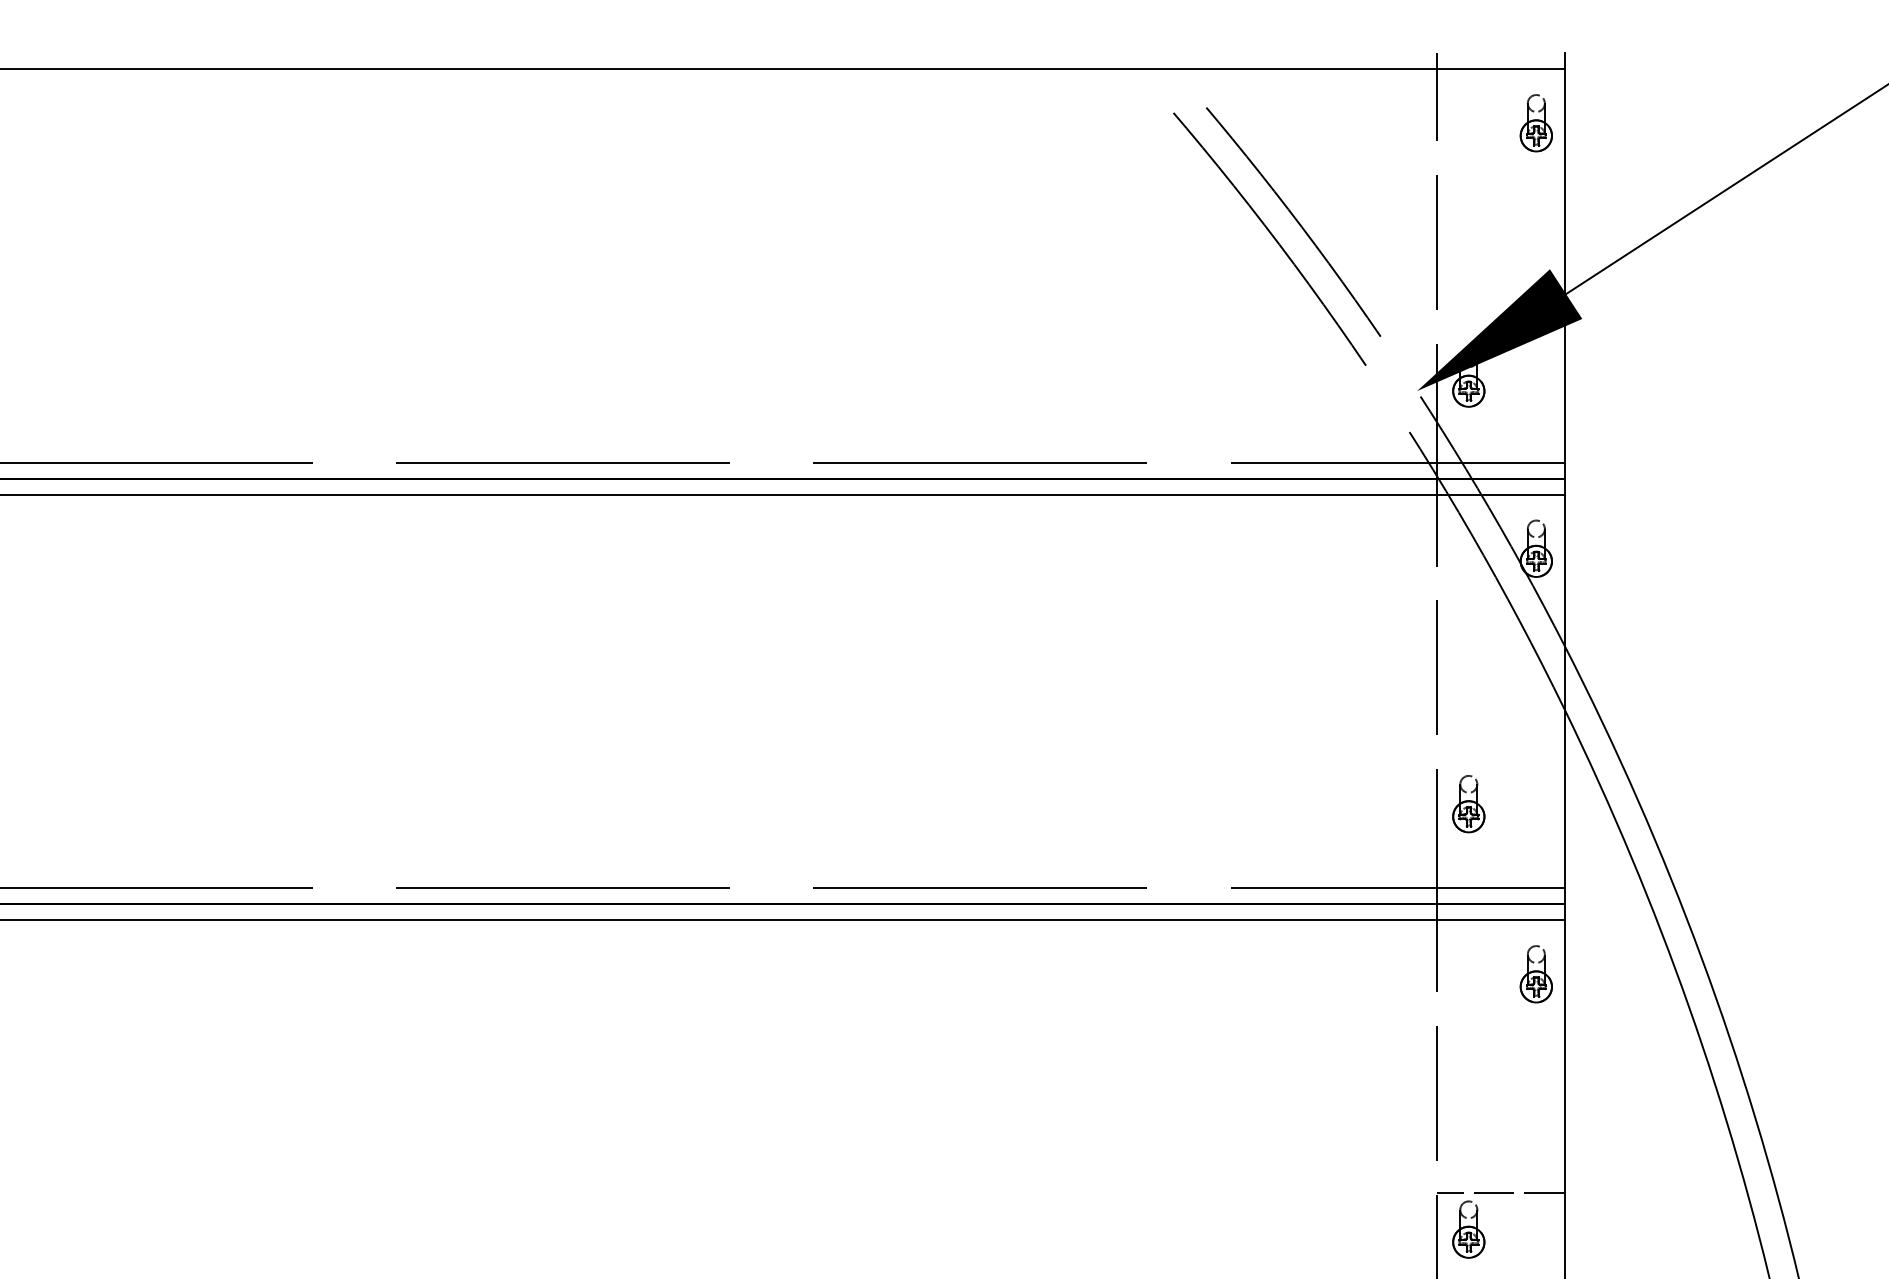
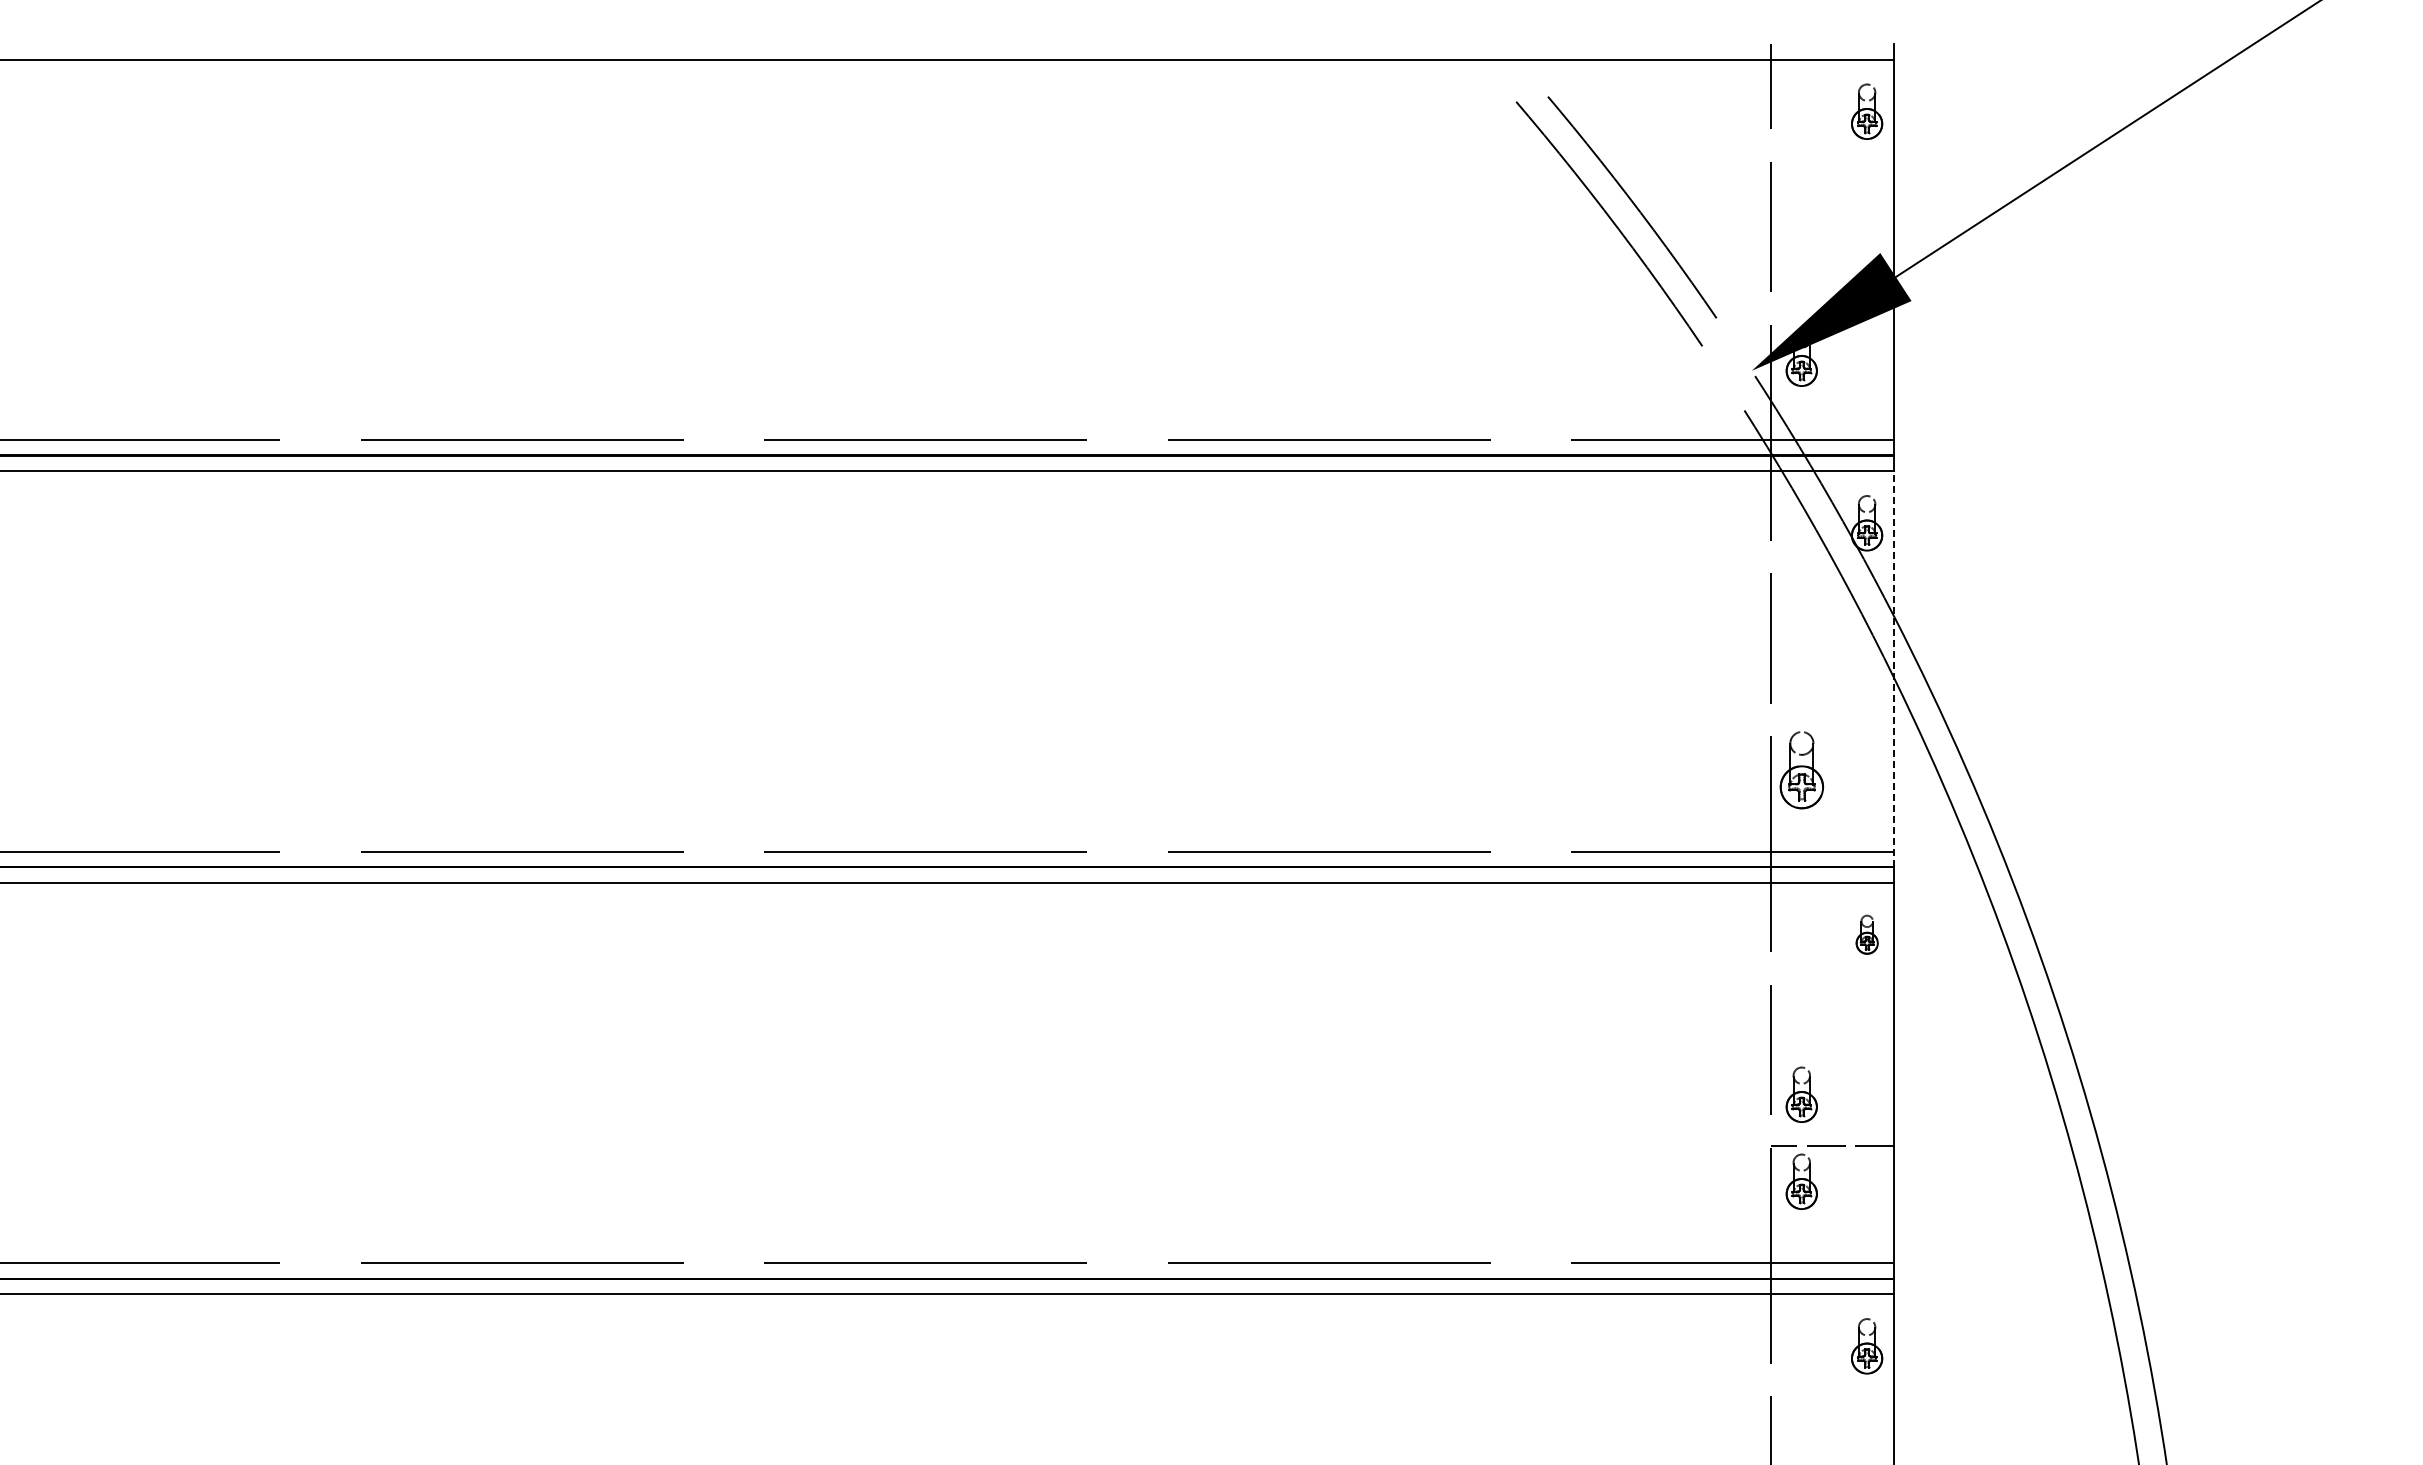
line: (1564, 699) -> (1894, 669), solid -> dashed
part: (1468, 804) -> (1801, 770), size x1.4
part: (1536, 973) -> (1867, 934), size x0.7
part: (1468, 1139) -> (1801, 1094), added

